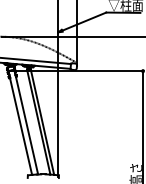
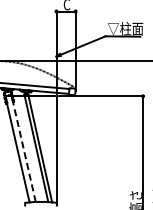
line: (26, 122) -> (23, 148), solid -> dashed

